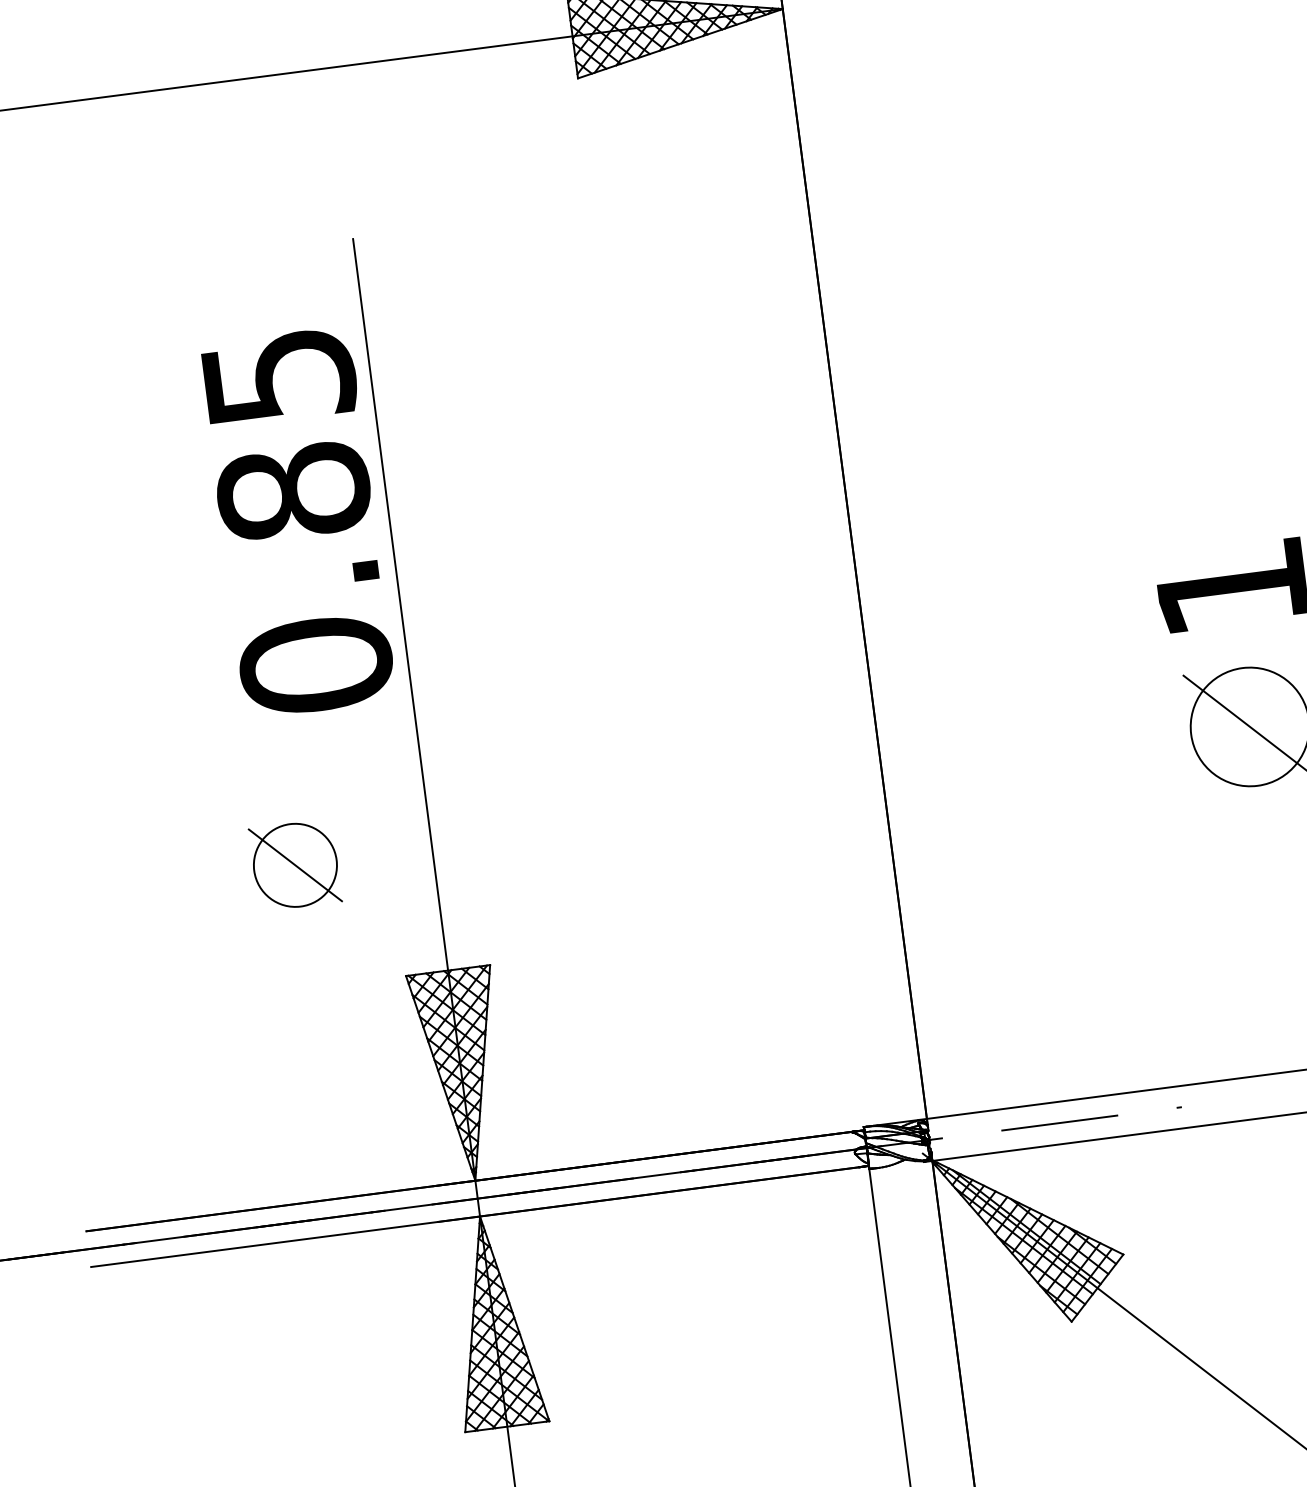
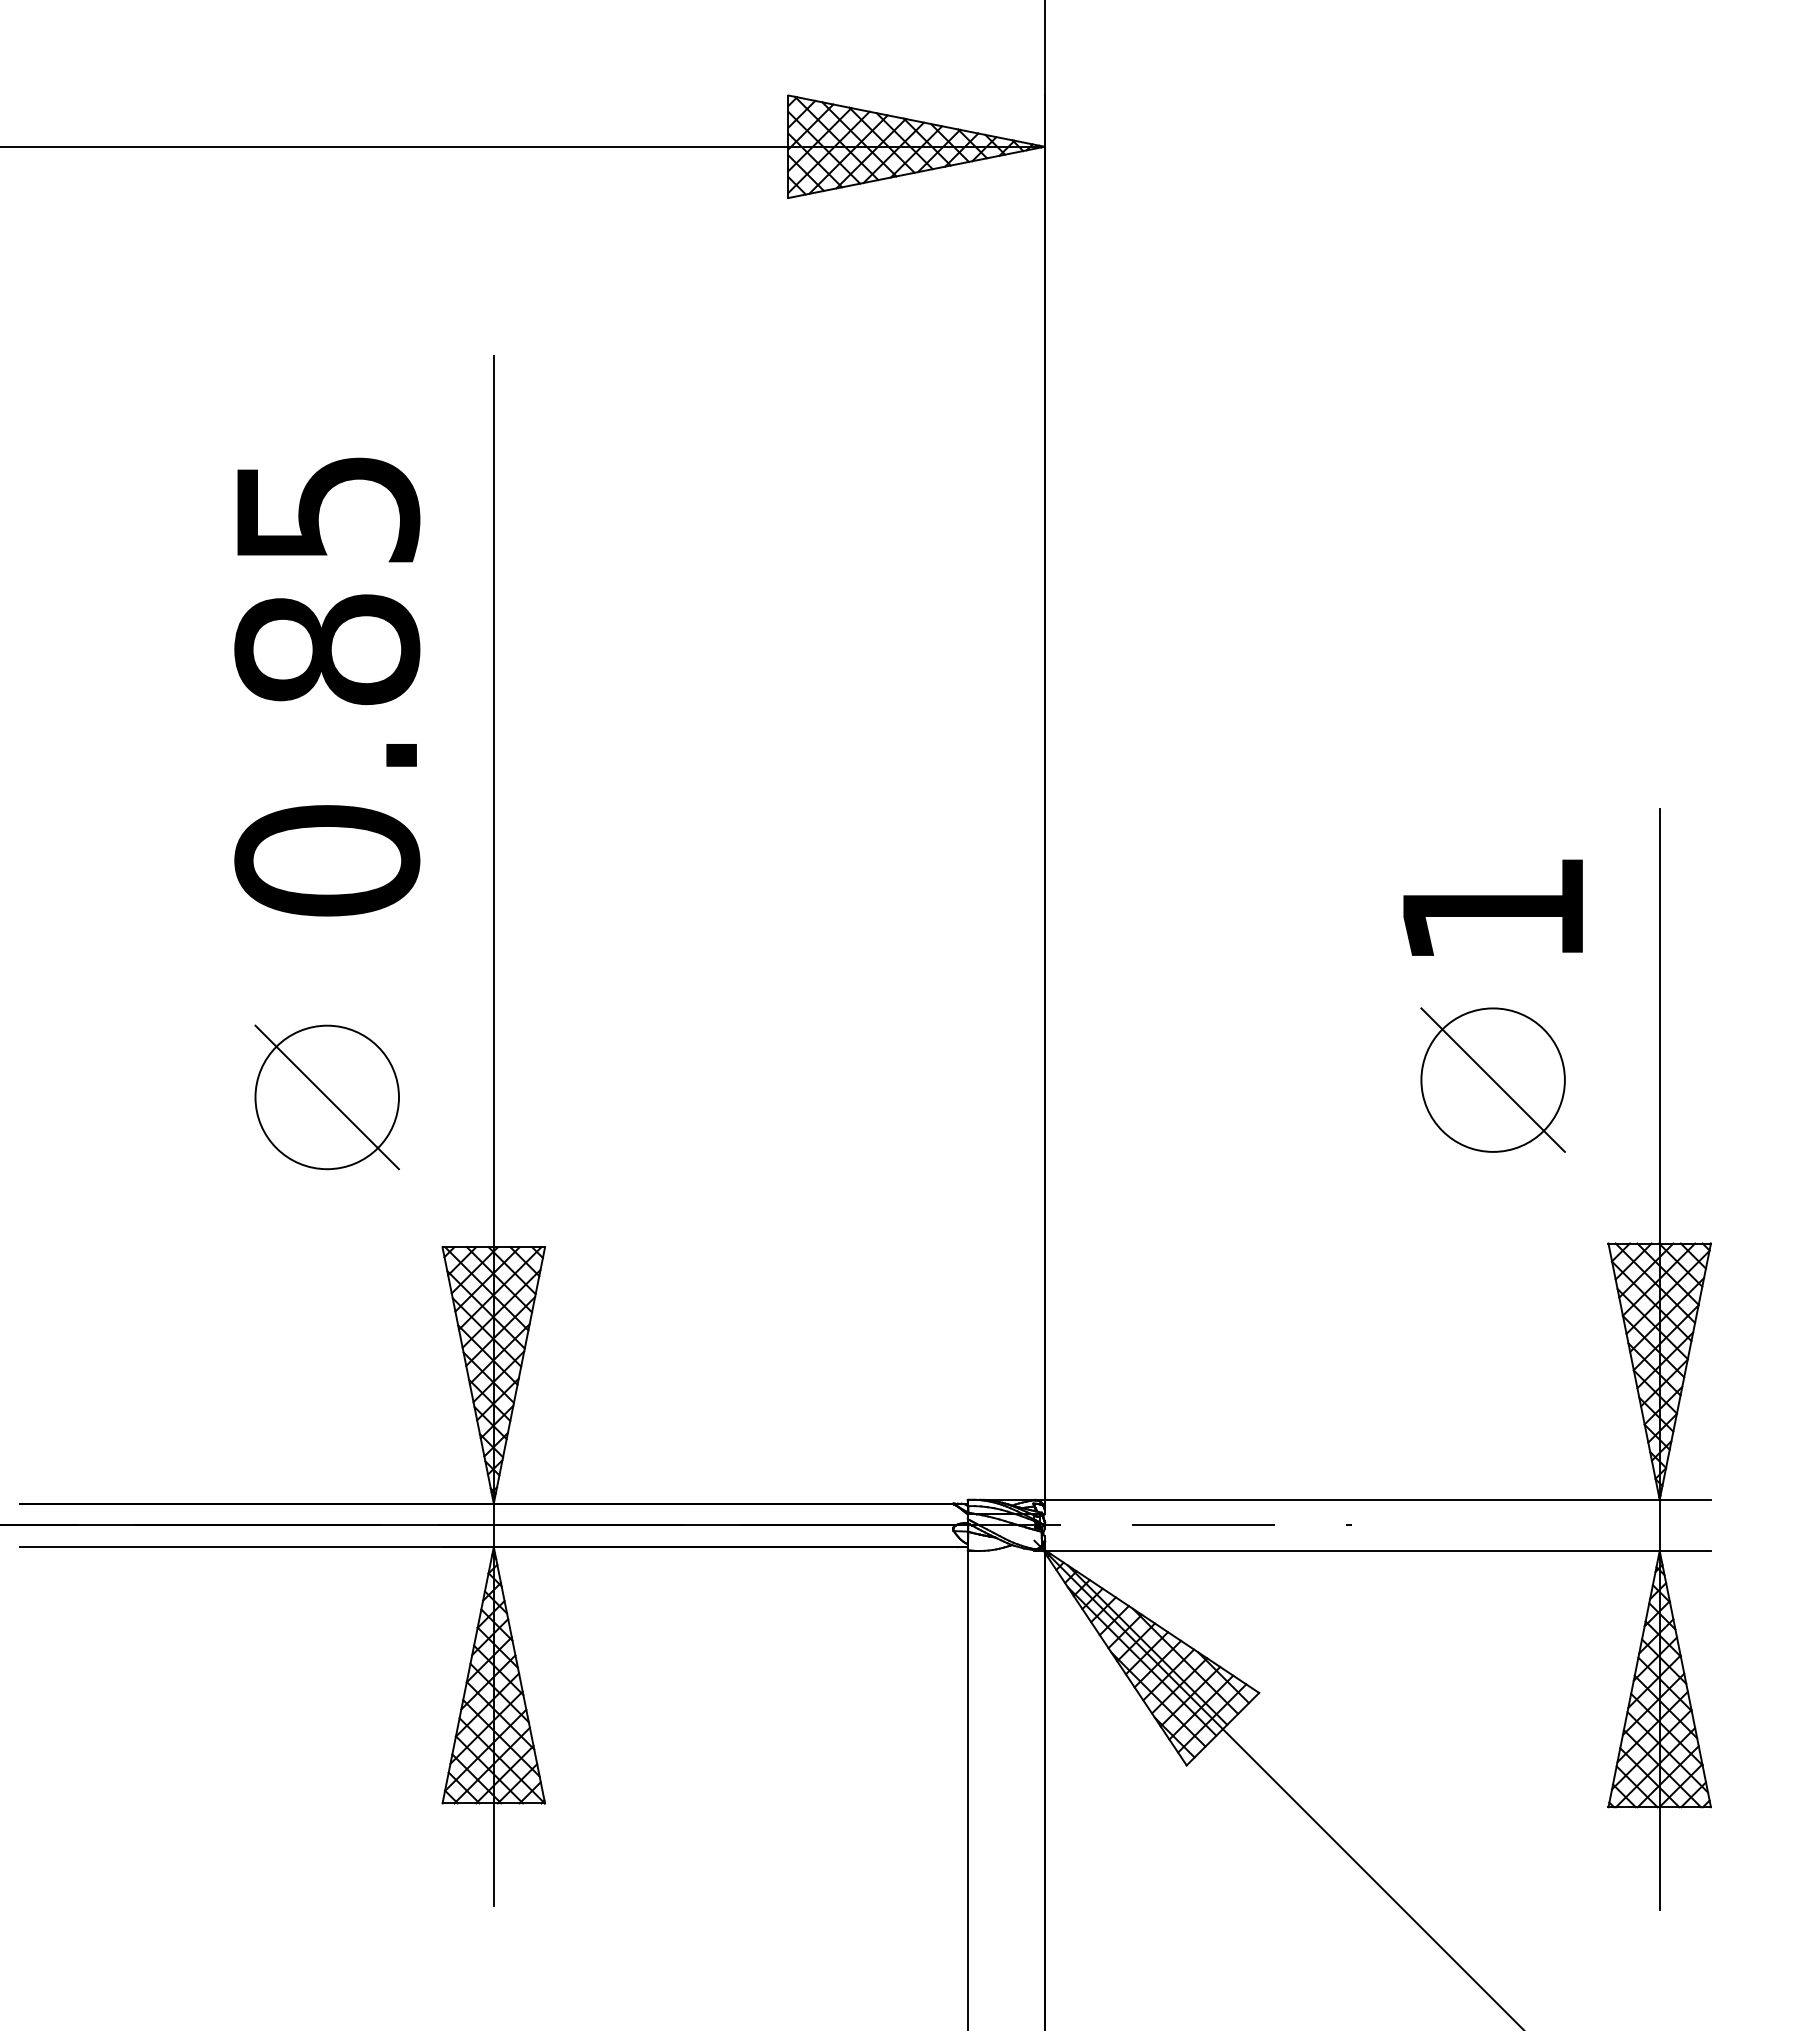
text: (297, 522) -> (327, 686), moved
part: (294, 865) -> (326, 1097), size x1.43

